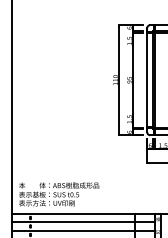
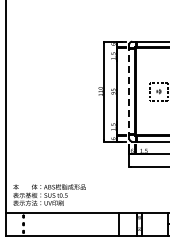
line: (147, 77) -> (129, 89), solid -> dashed
line: (83, 222) -> (71, 220), removed
line: (83, 230) -> (71, 227), removed

